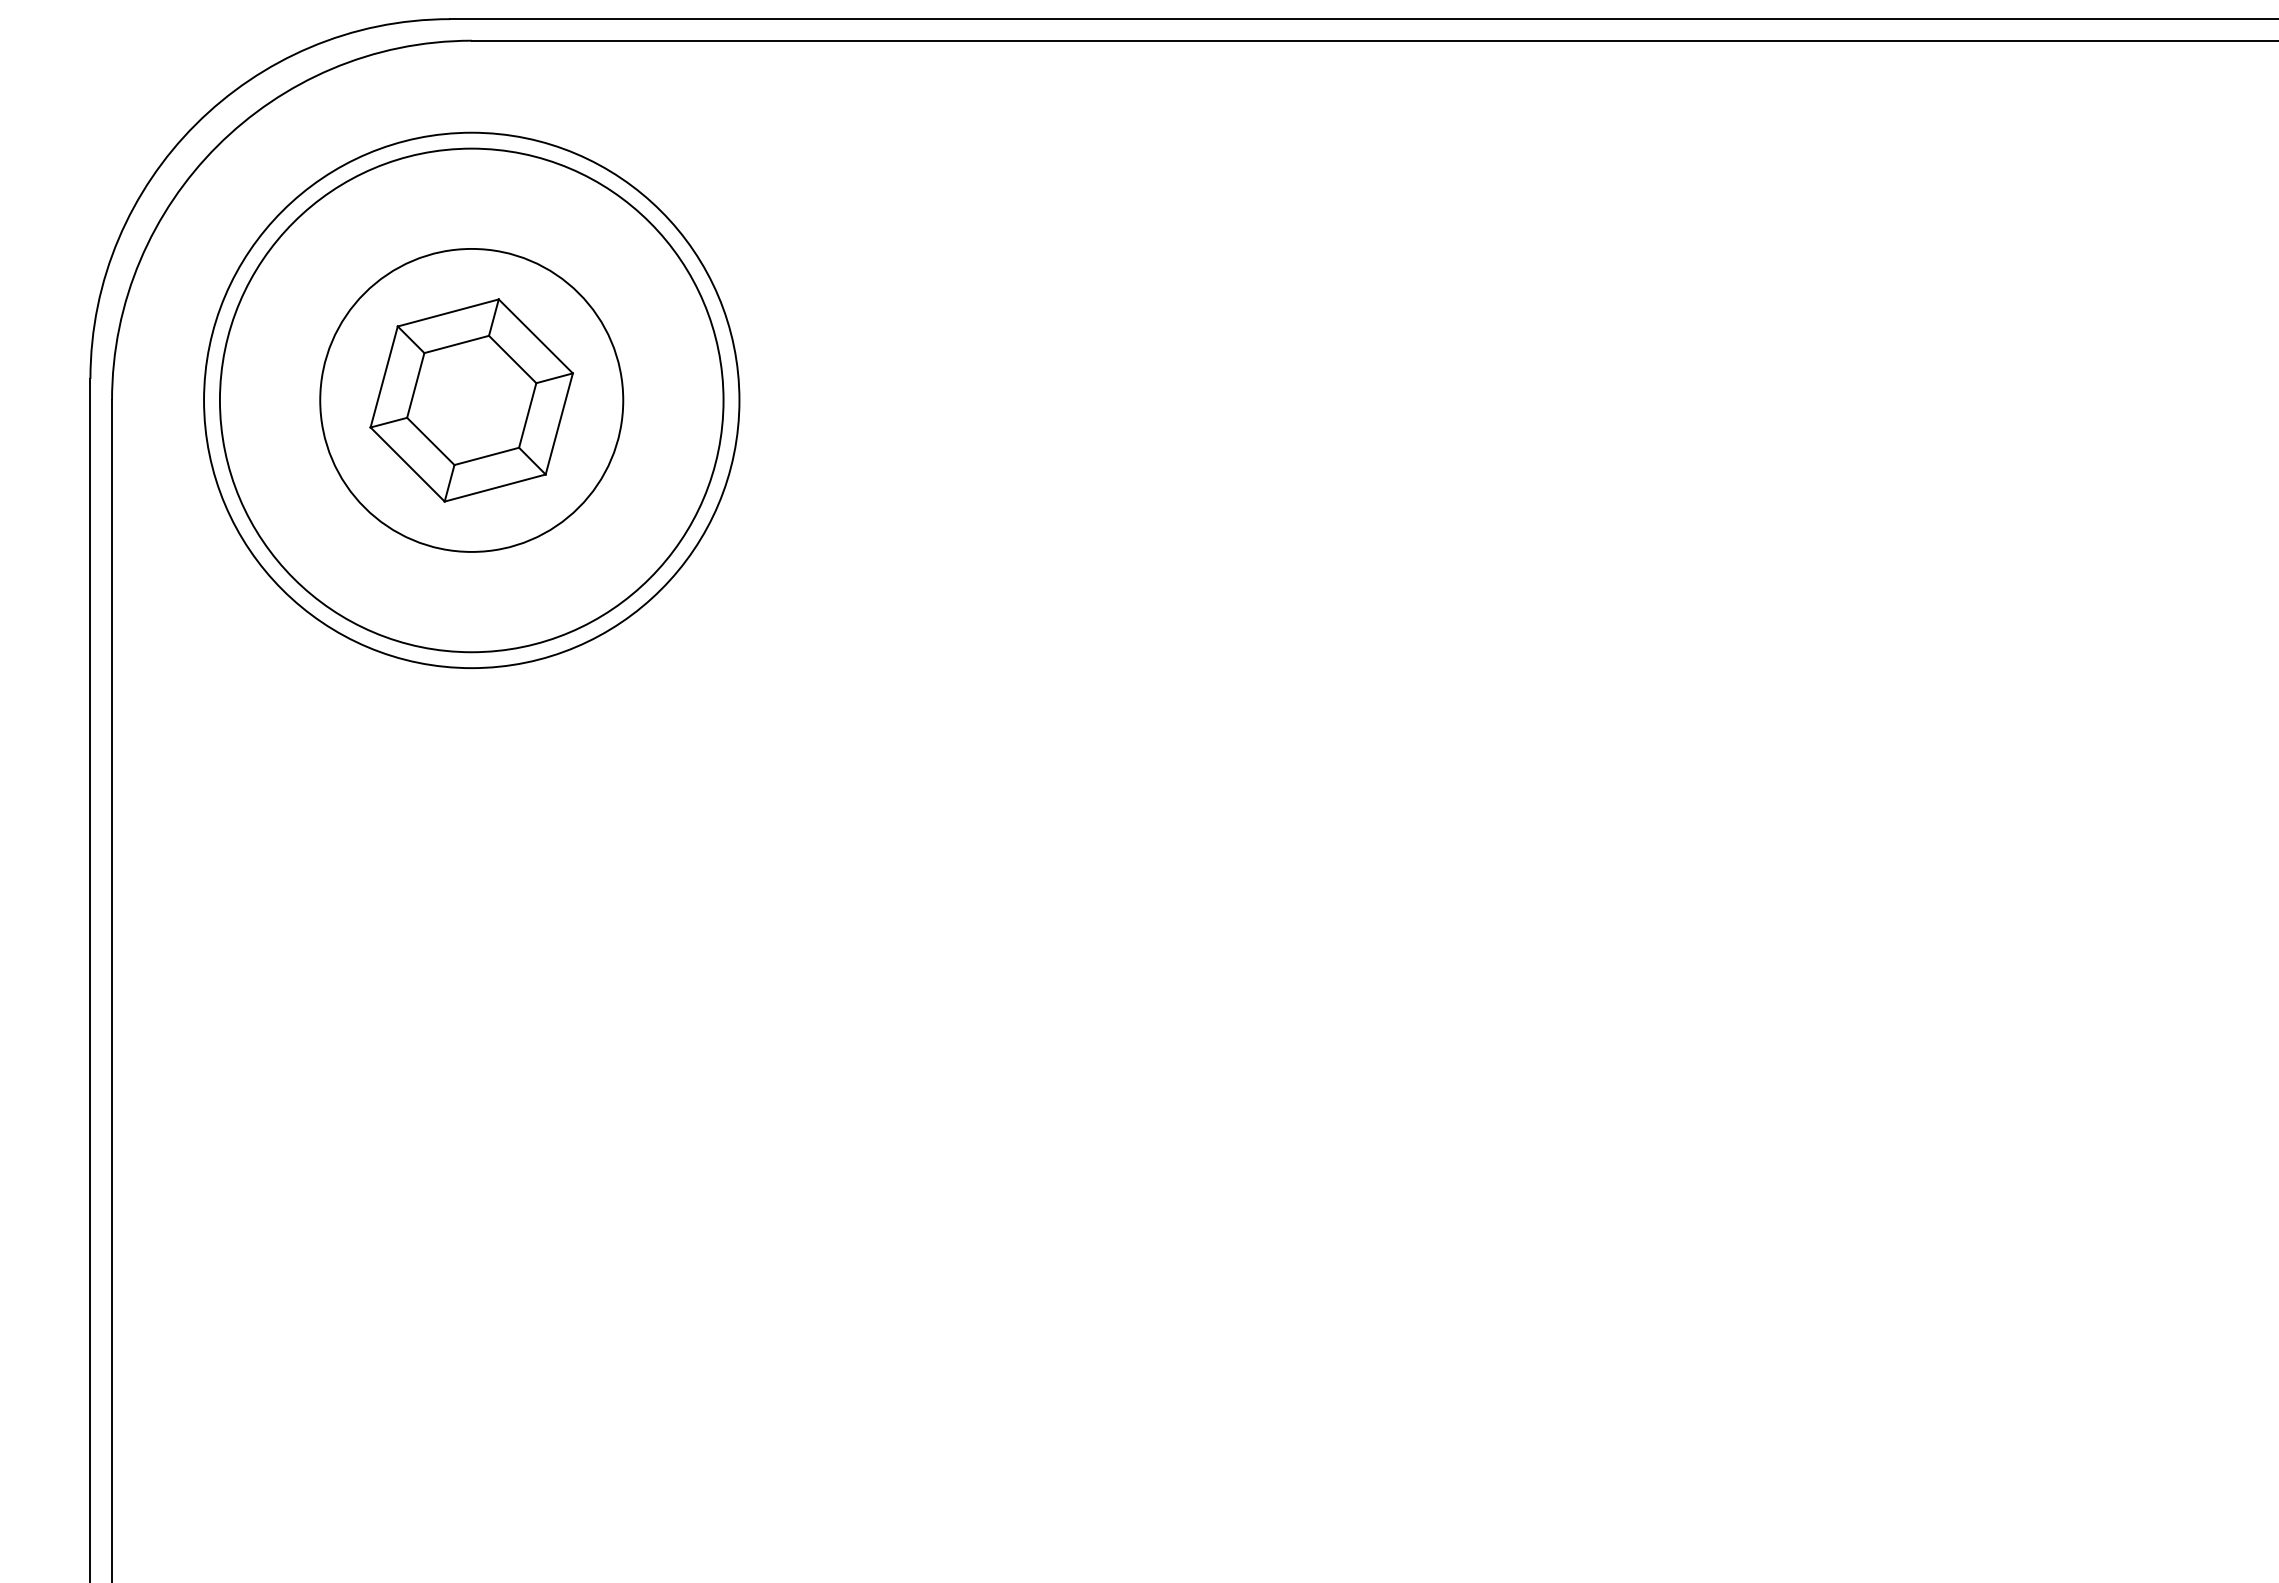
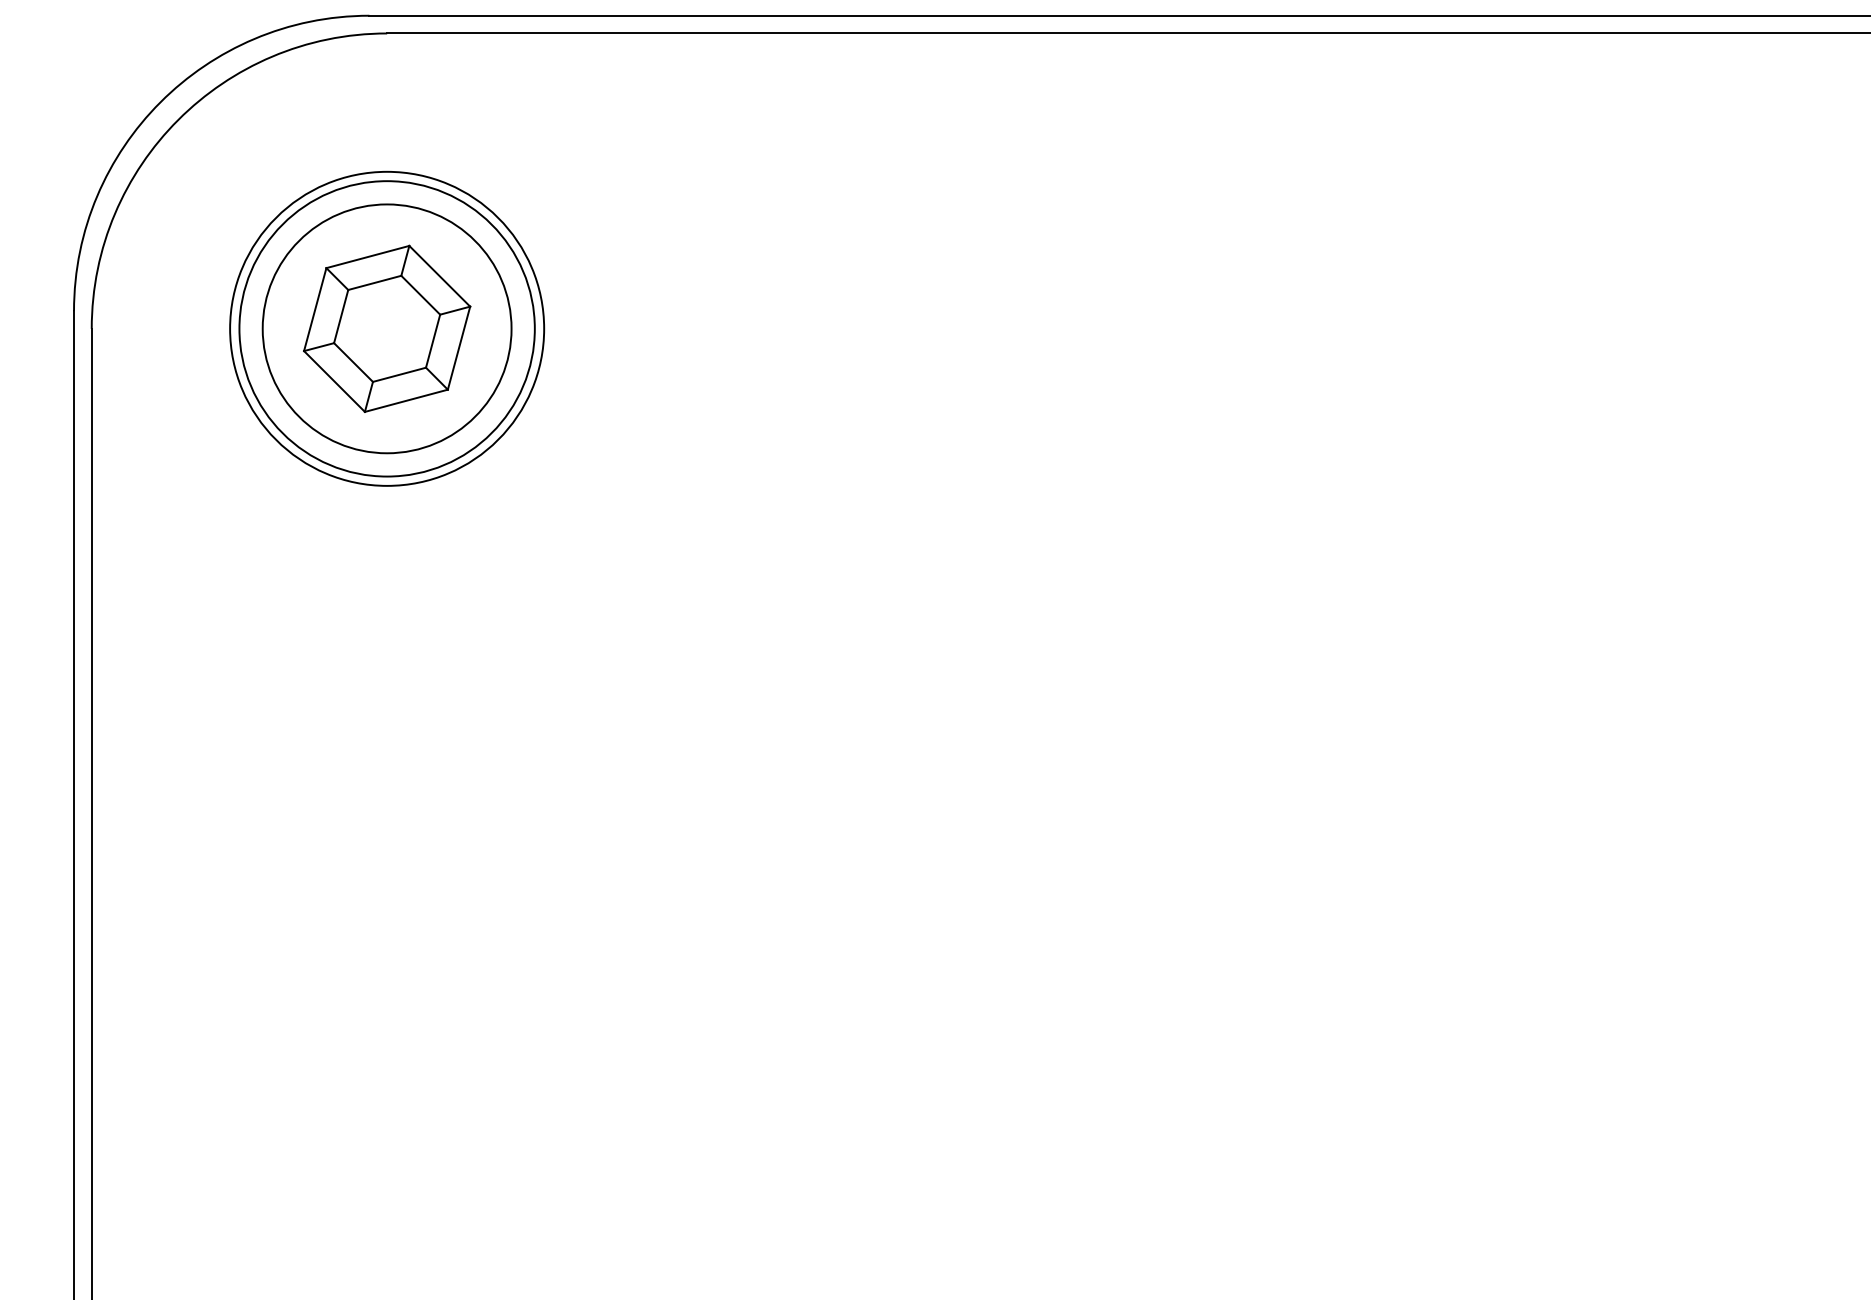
circle: (471, 400) -> (386, 328), size x0.71
circle: (471, 400) -> (386, 328), size x0.71

